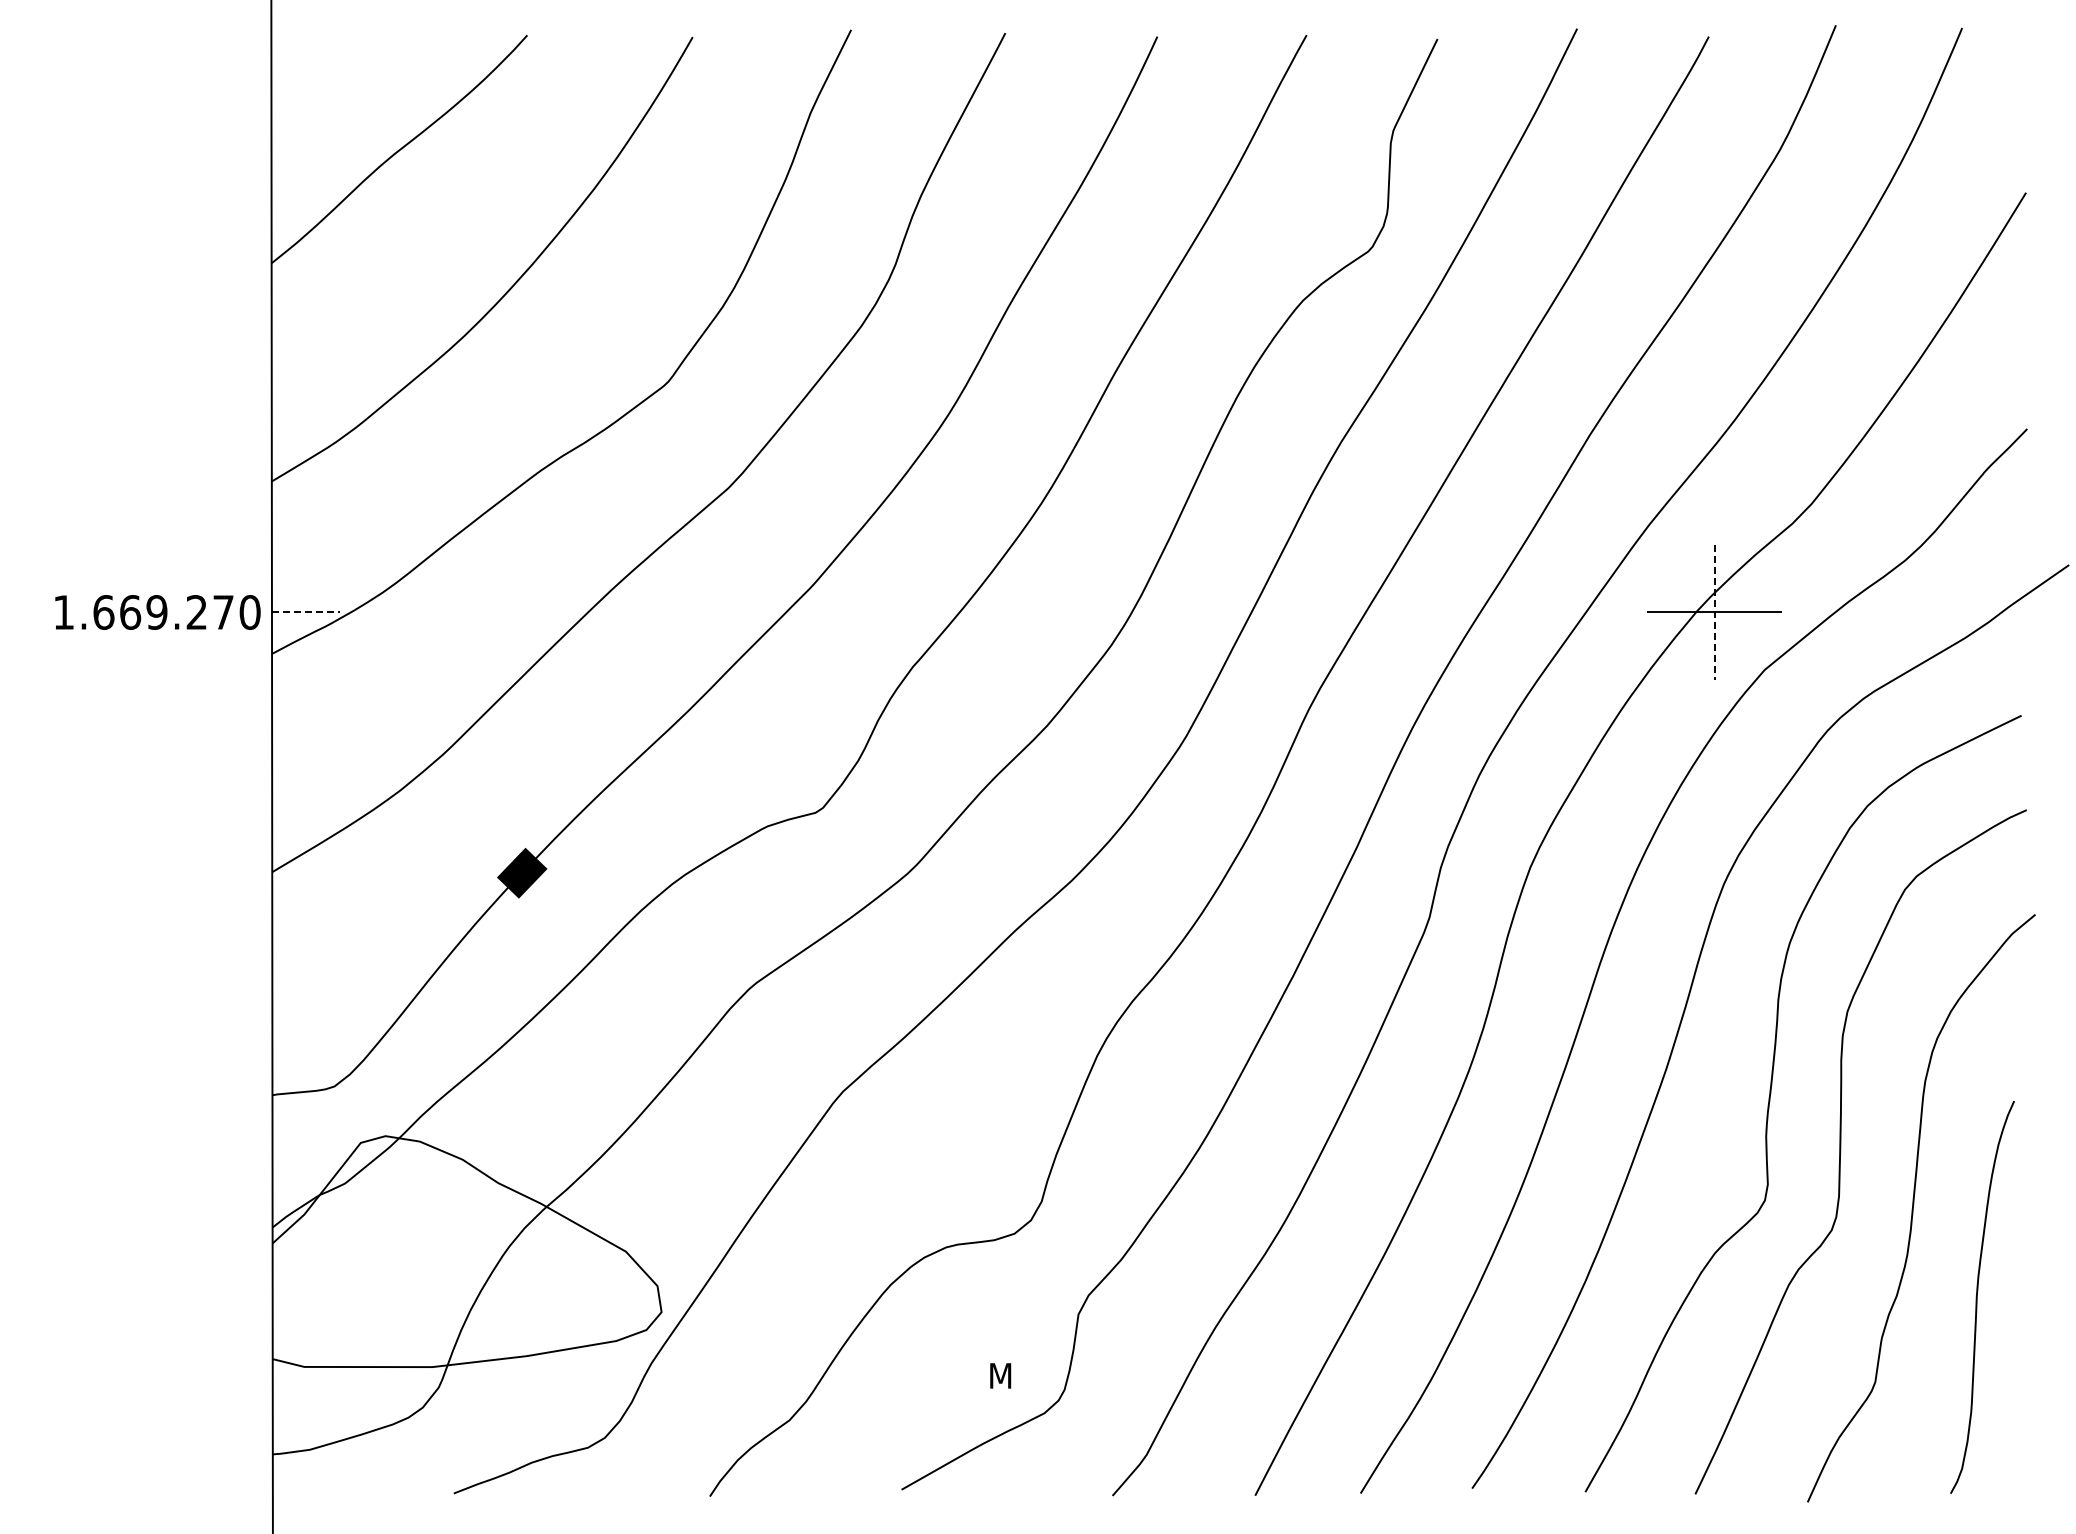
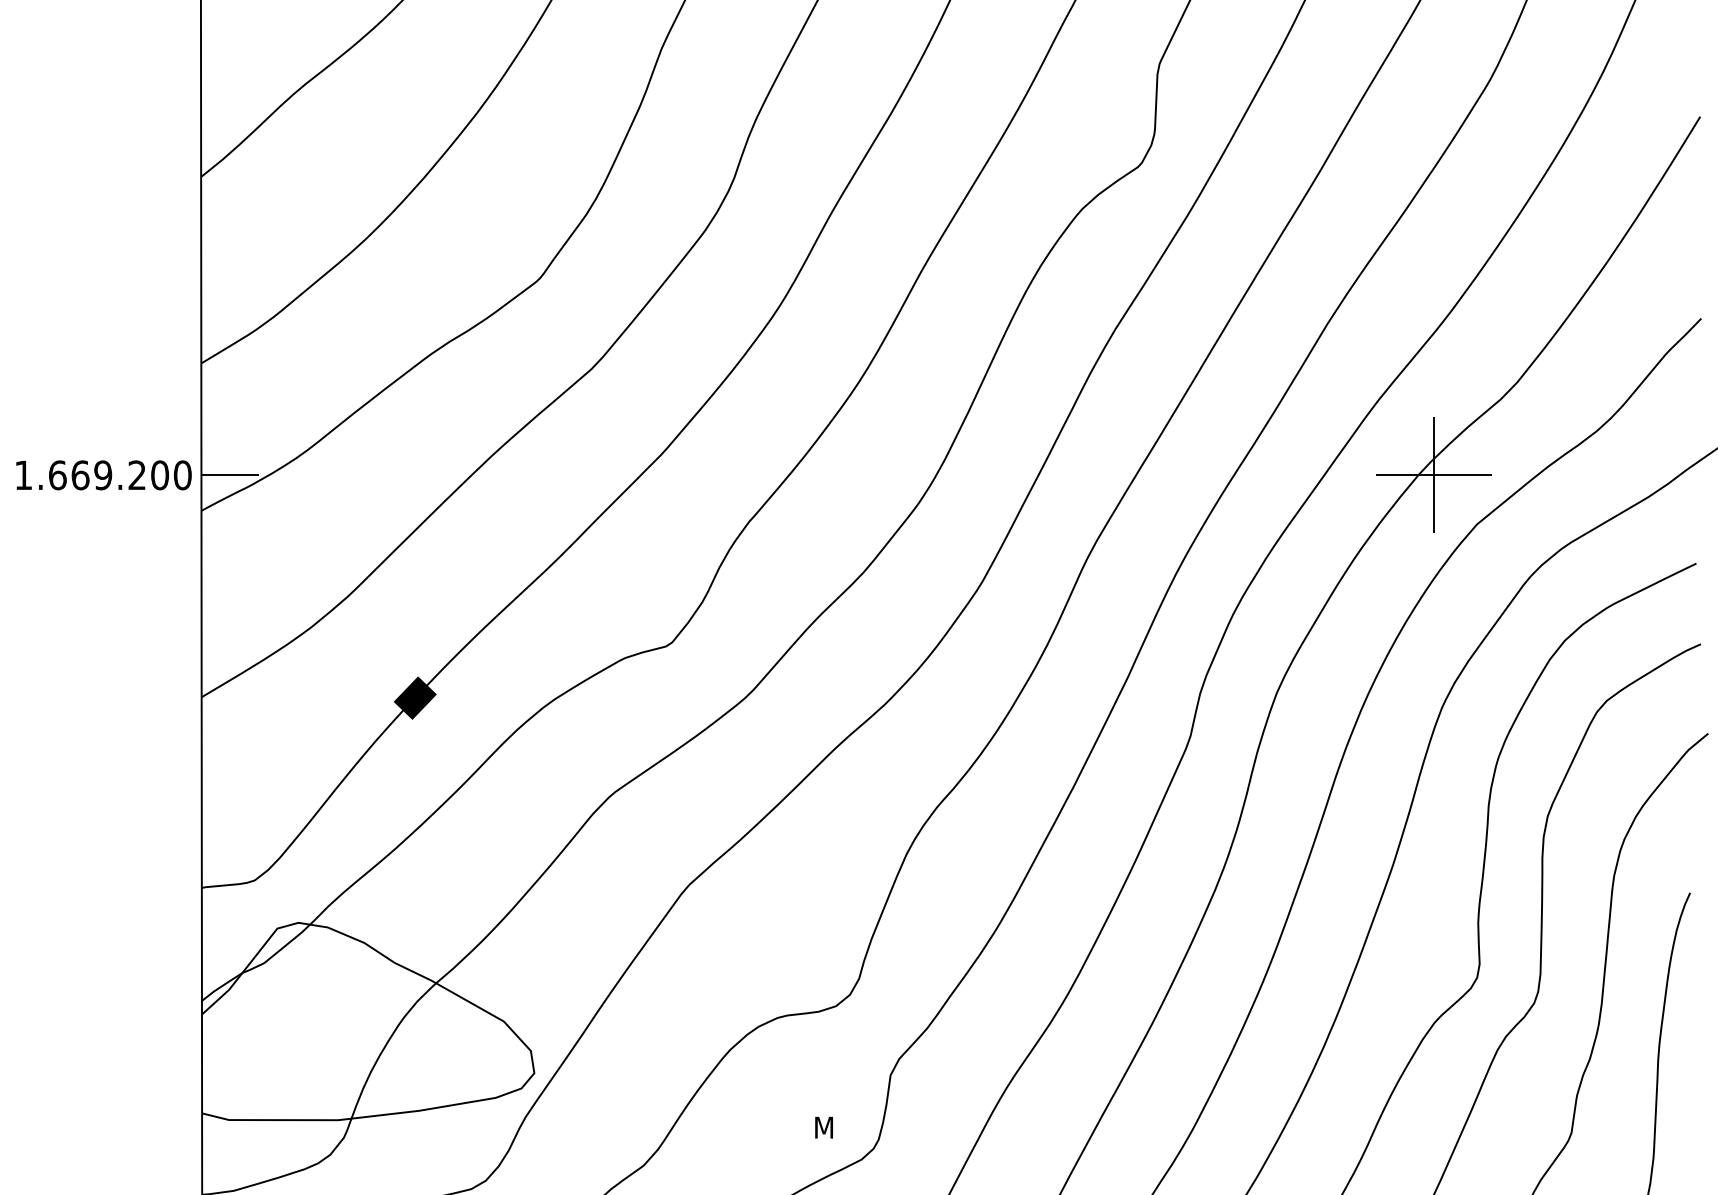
text: (223, 612) -> (160, 475), 1.669.270 -> 1.669.200
line: (305, 612) -> (230, 475), dashed -> solid
line: (1714, 612) -> (1434, 475), dashed -> solid

